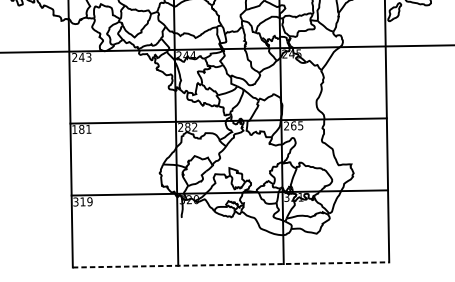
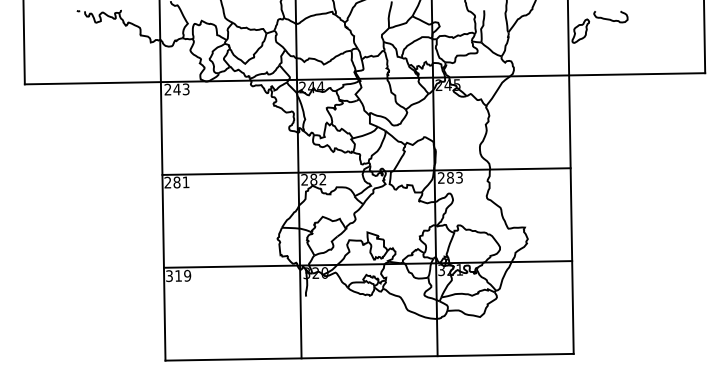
text: (296, 125) -> (454, 177), 265 -> 283
text: (74, 129) -> (167, 182), 181 -> 281
line: (231, 265) -> (370, 357), dashed -> solid

